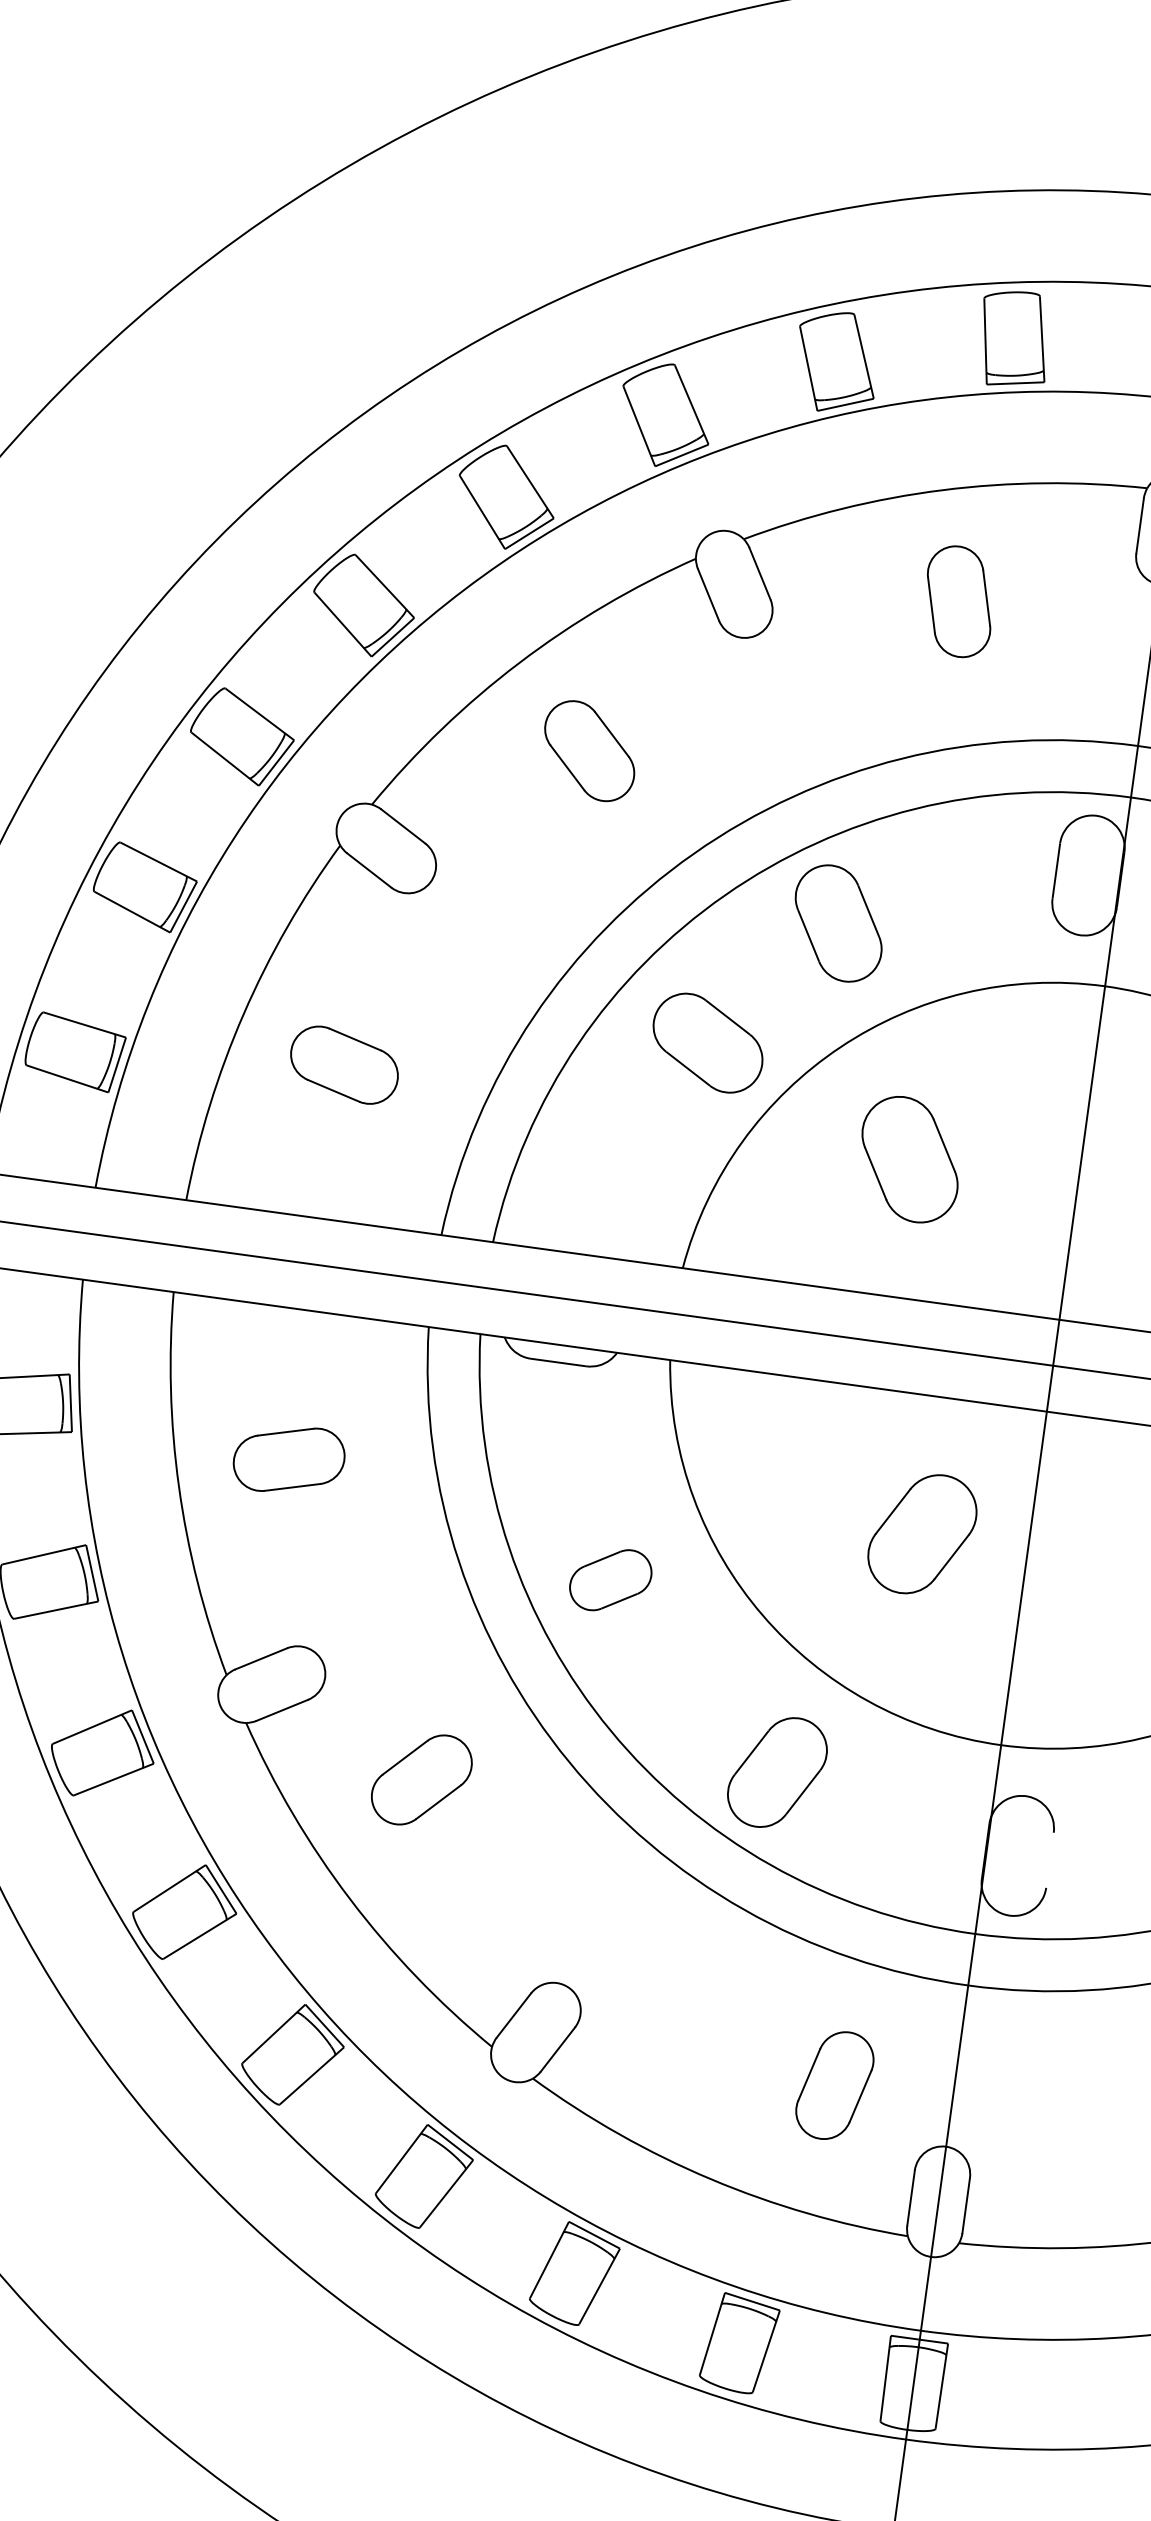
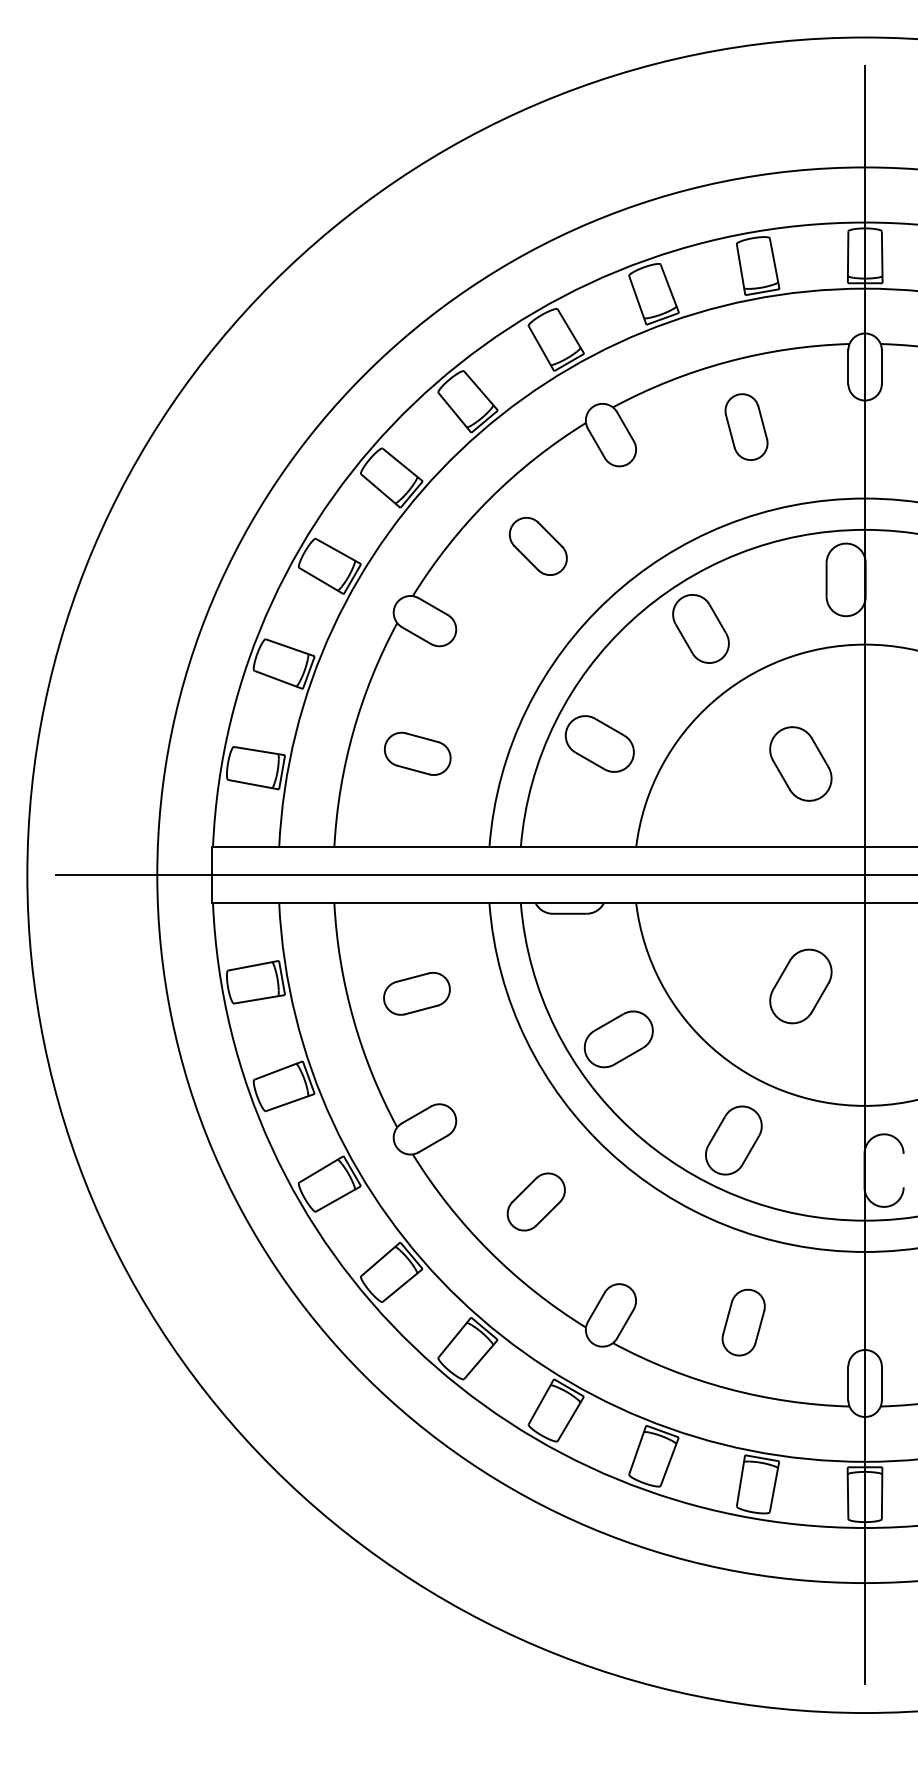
part: (707, 1042) -> (599, 743), moved
part: (909, 1158) -> (800, 763), moved
part: (610, 1580) -> (618, 1039), size x1.43
part: (420, 1778) -> (535, 1201), moved
part: (834, 2085) -> (743, 1322), moved

